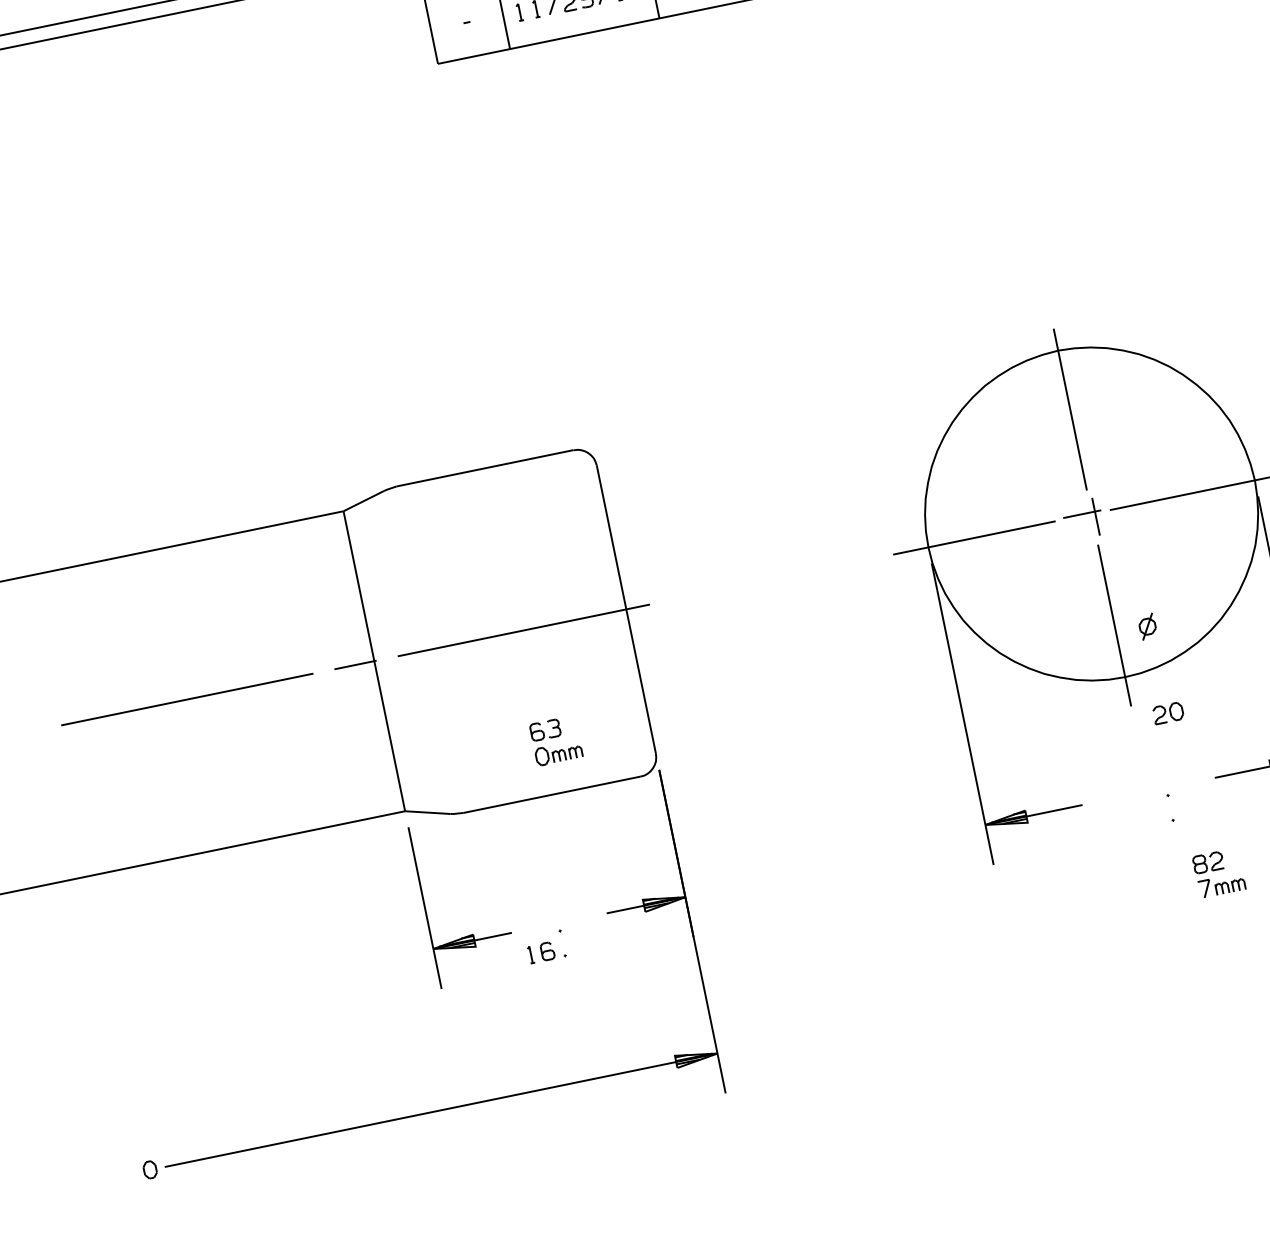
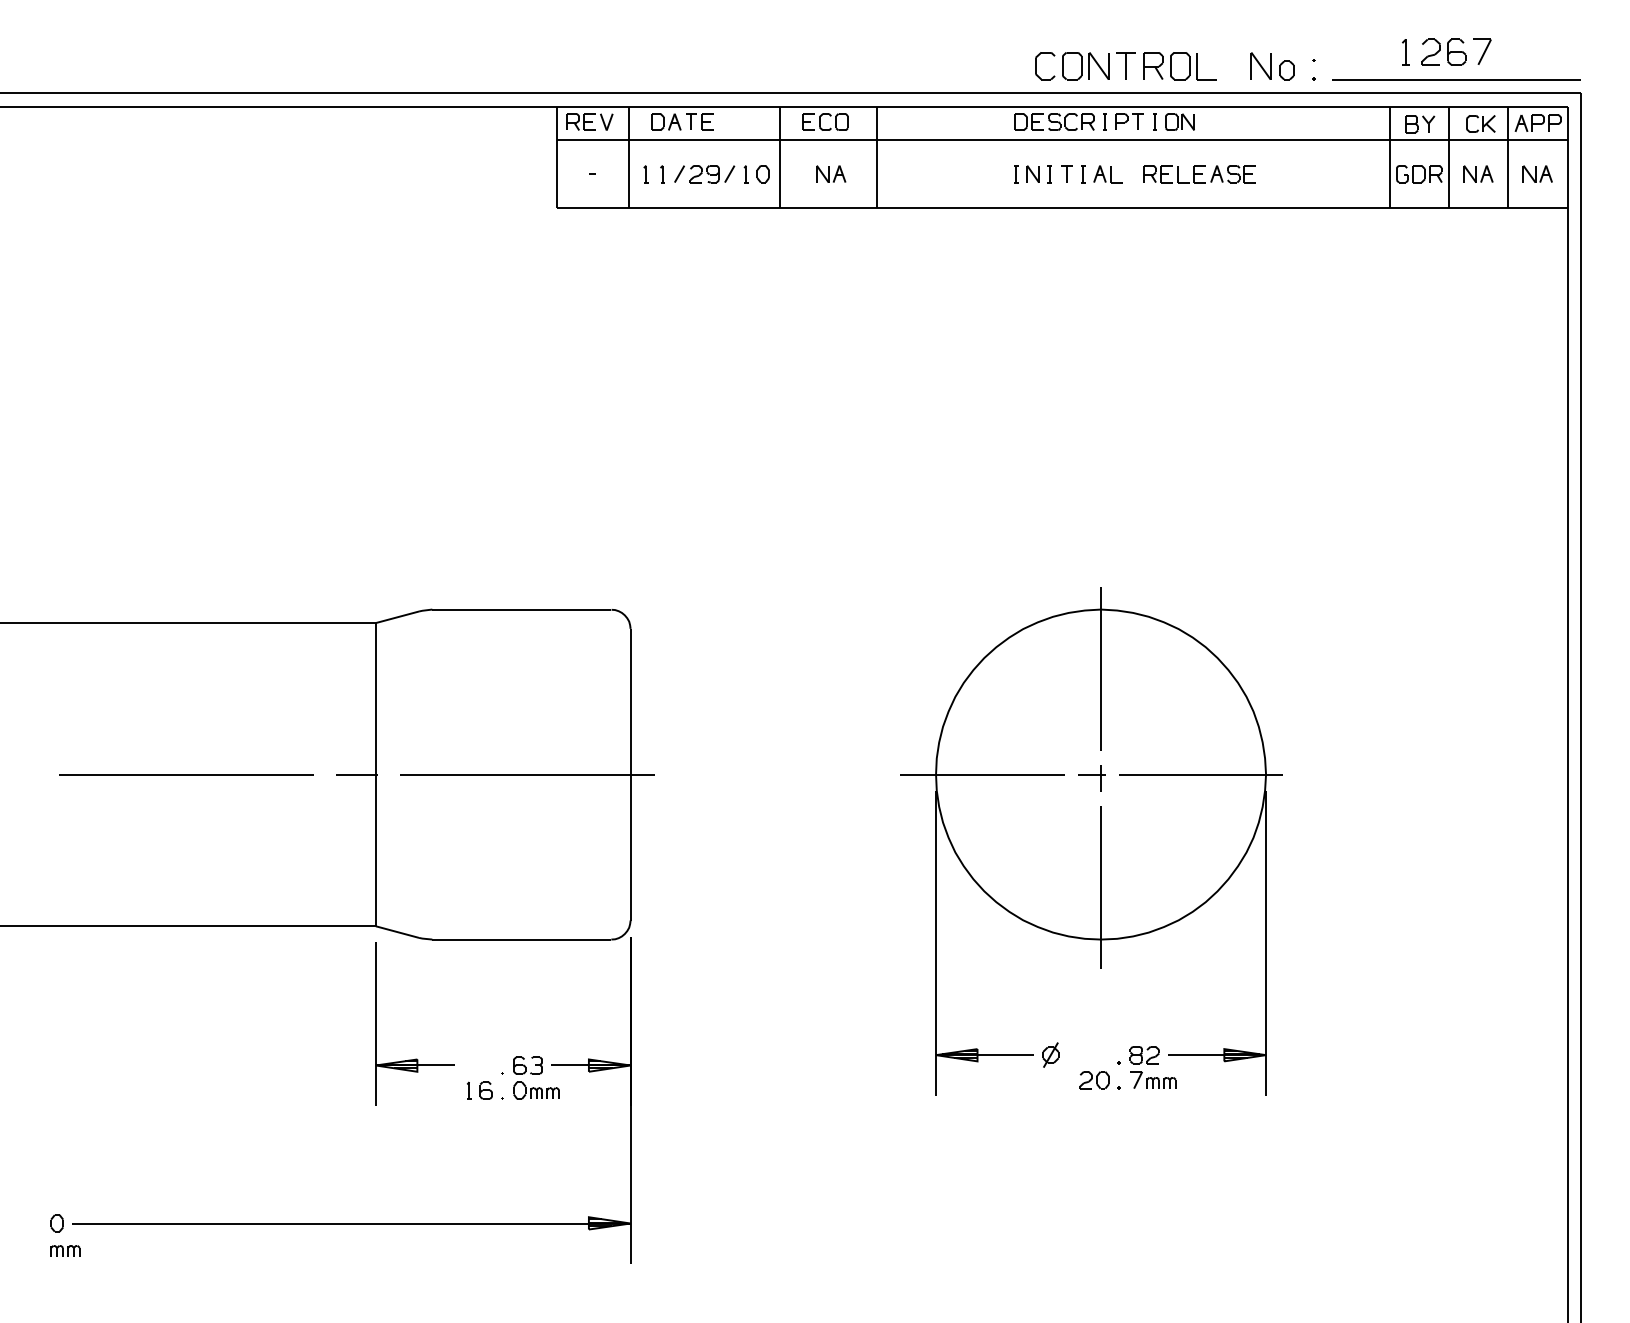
part: (1083, 519) -> (1091, 778), size x0.71
part: (1147, 626) -> (1050, 1054), moved
part: (1168, 713) -> (1094, 1080), moved
part: (556, 740) -> (536, 1077), moved
part: (1218, 873) -> (1152, 1067), moved
part: (163, 1195) -> (65, 1250), added

